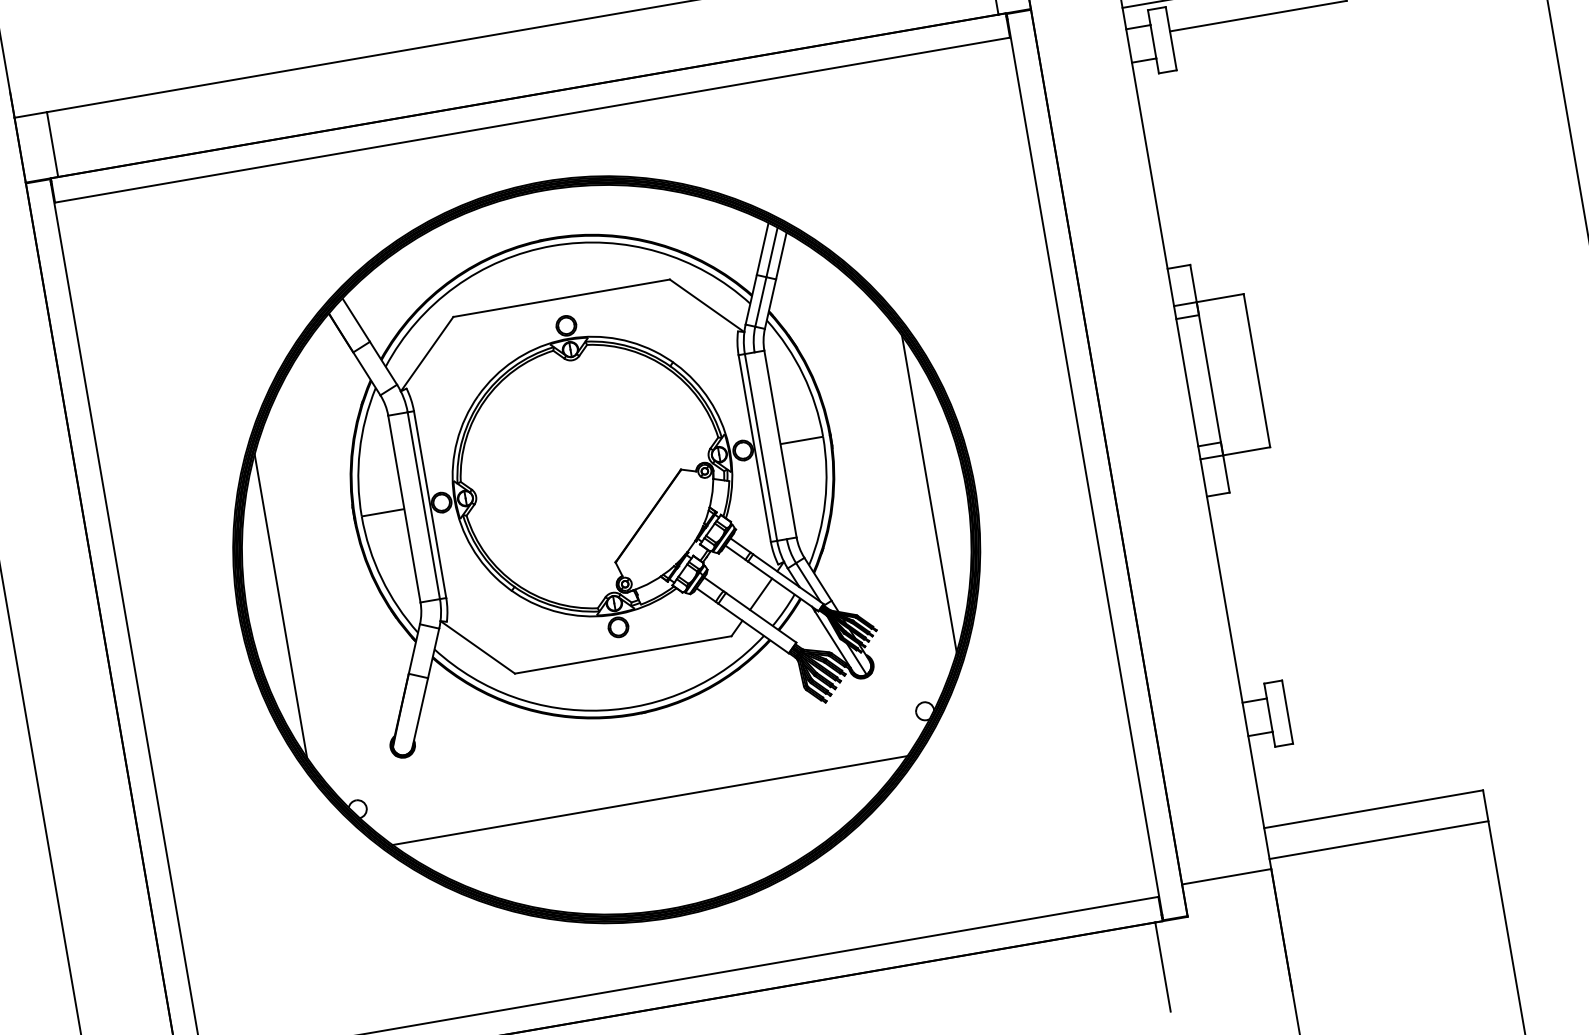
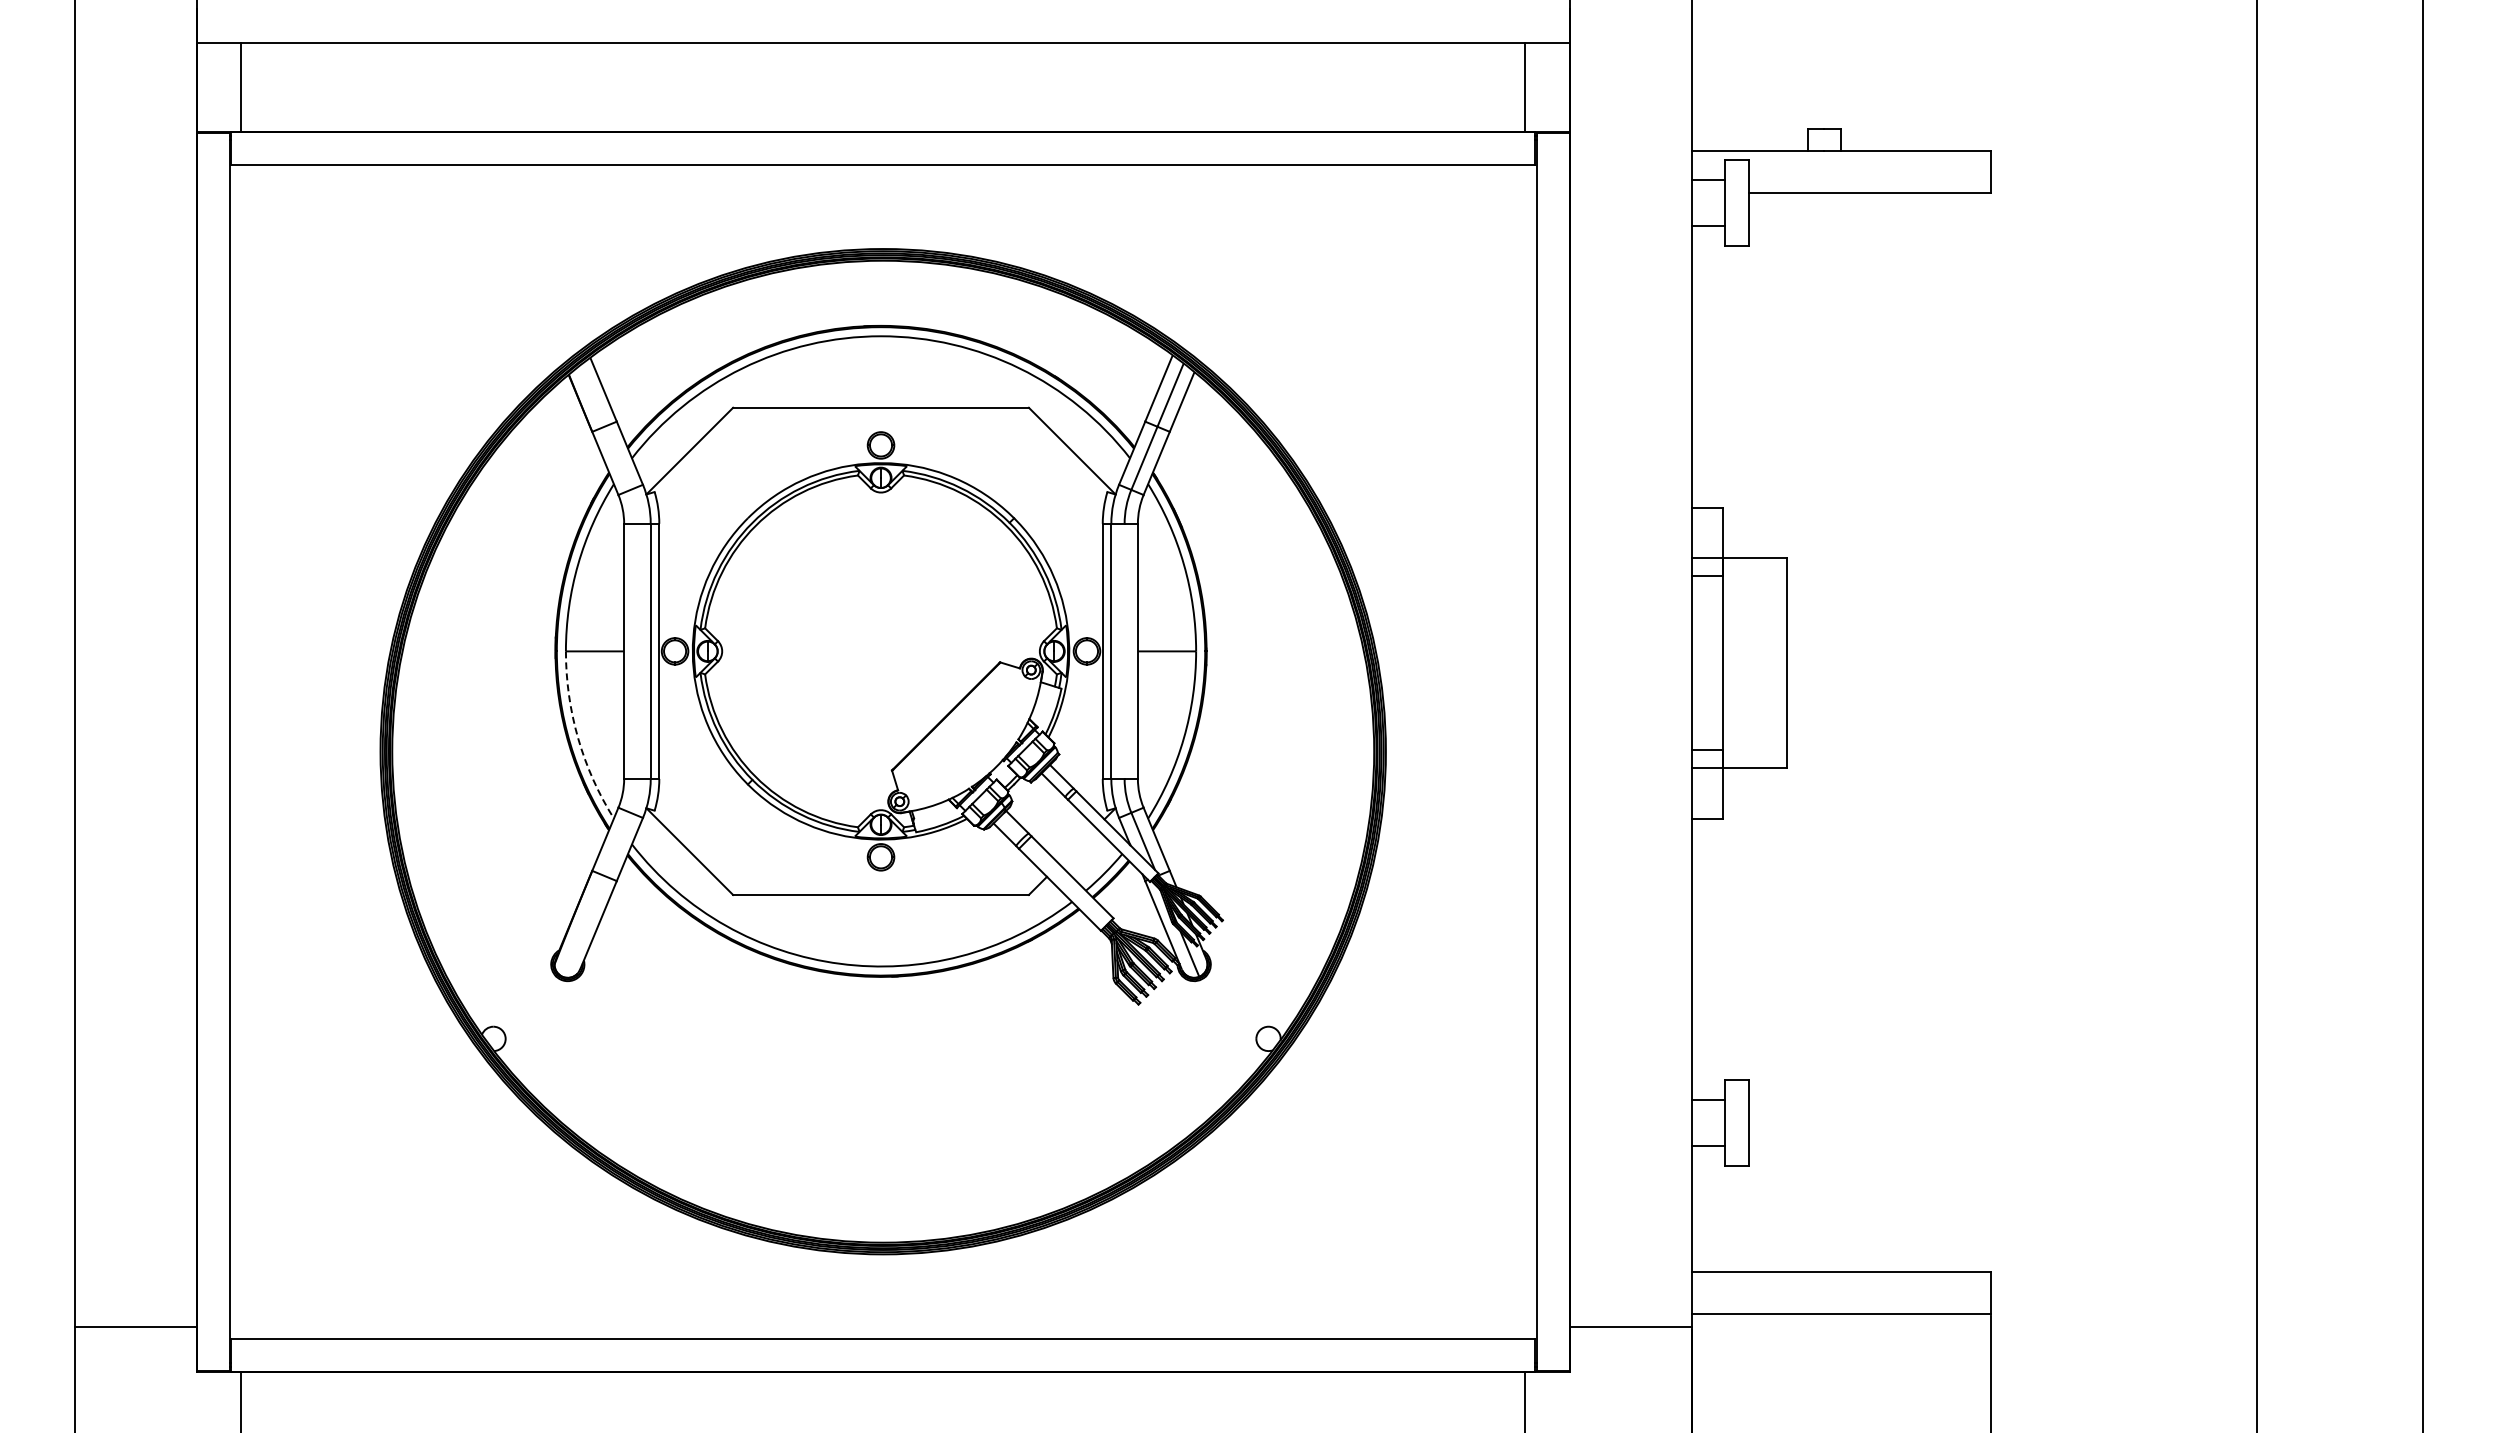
line: (929, 493) -> (1323, 751), removed
arc: (381, 578) -> (578, 738), solid -> dashed
line: (760, 593) -> (1077, 845), removed
line: (281, 605) -> (438, 751), removed
line: (649, 800) -> (882, 1094), removed

